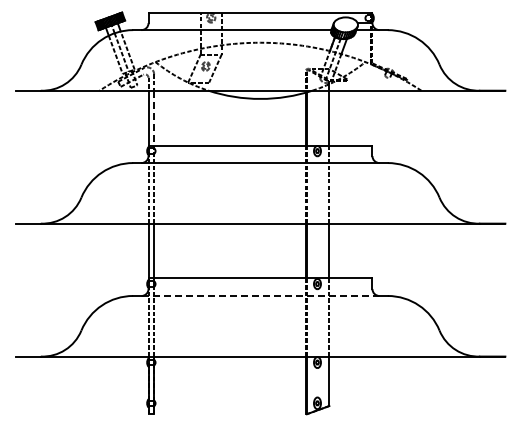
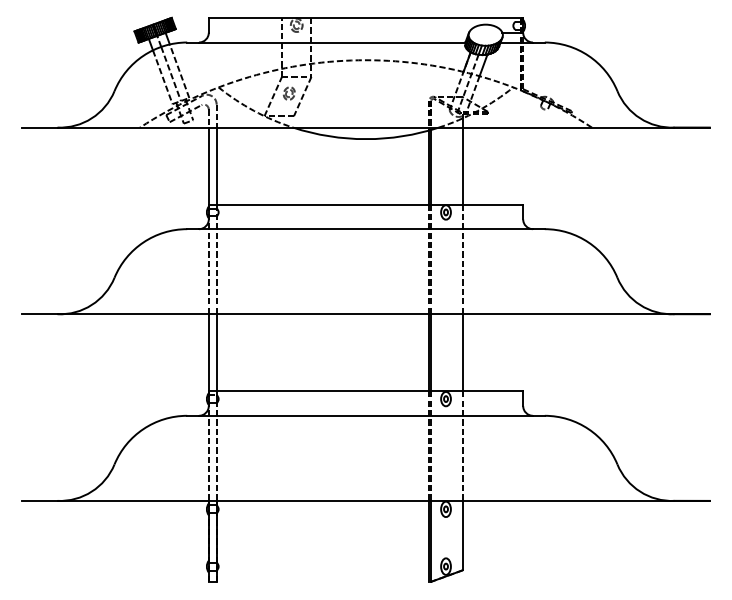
line: (154, 118) -> (217, 166), dashed -> solid
line: (260, 295) -> (366, 415), dashed -> solid

